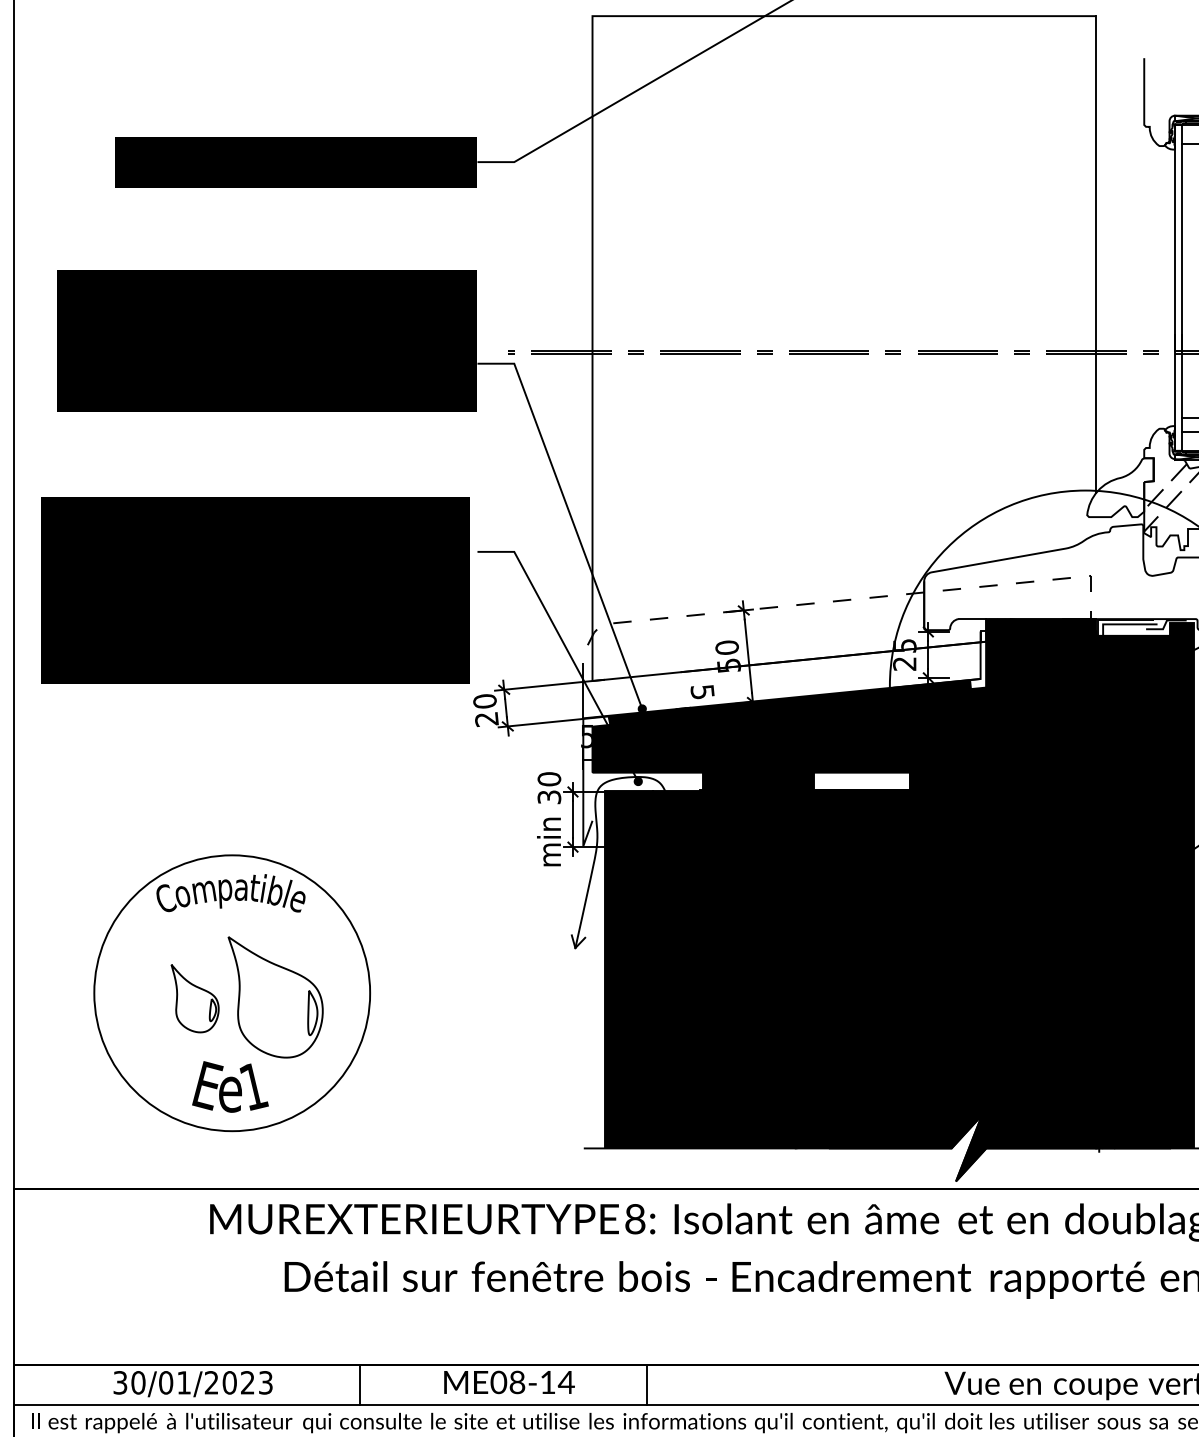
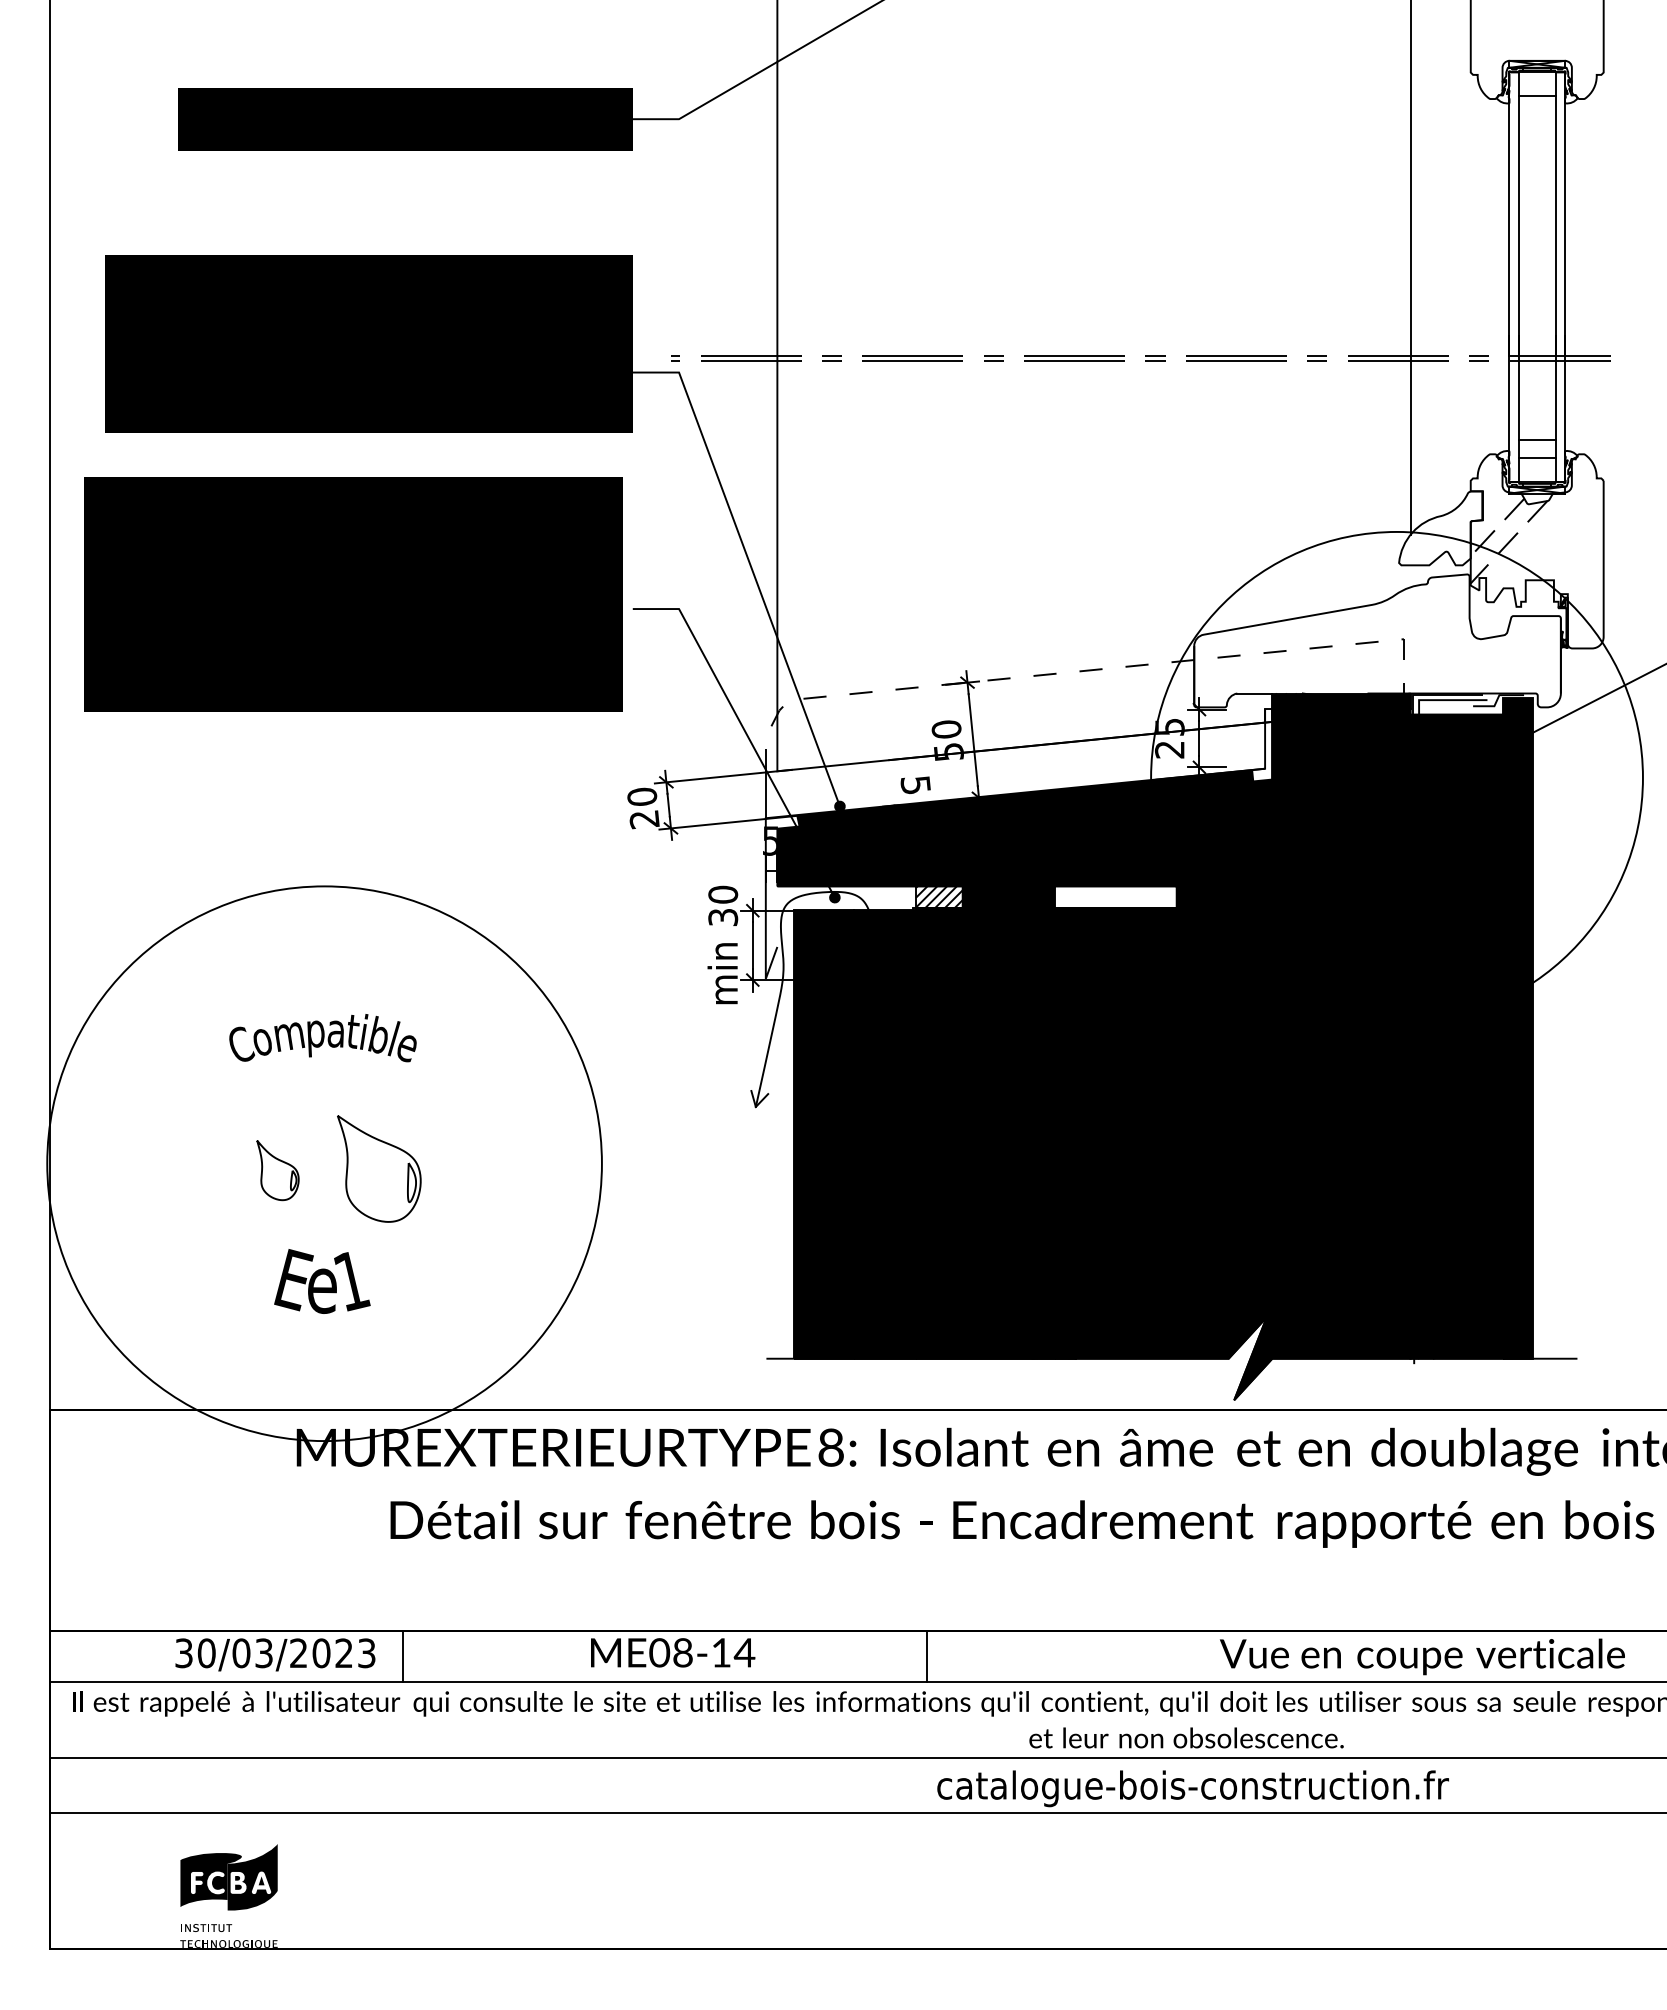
text: (255, 590) -> (353, 594), moved
fill: (721, 781) -> (939, 897), removed
circle: (232, 993) -> (324, 1163), size x1.6
part: (275, 997) -> (379, 1168), size x0.7
part: (194, 998) -> (277, 1170), size x0.7
text: (183, 1382) -> (263, 1653), 30/01/2023 -> 30/03/2023
line: (360, 1384) -> (403, 1655), moved
line: (647, 1384) -> (927, 1655), moved

